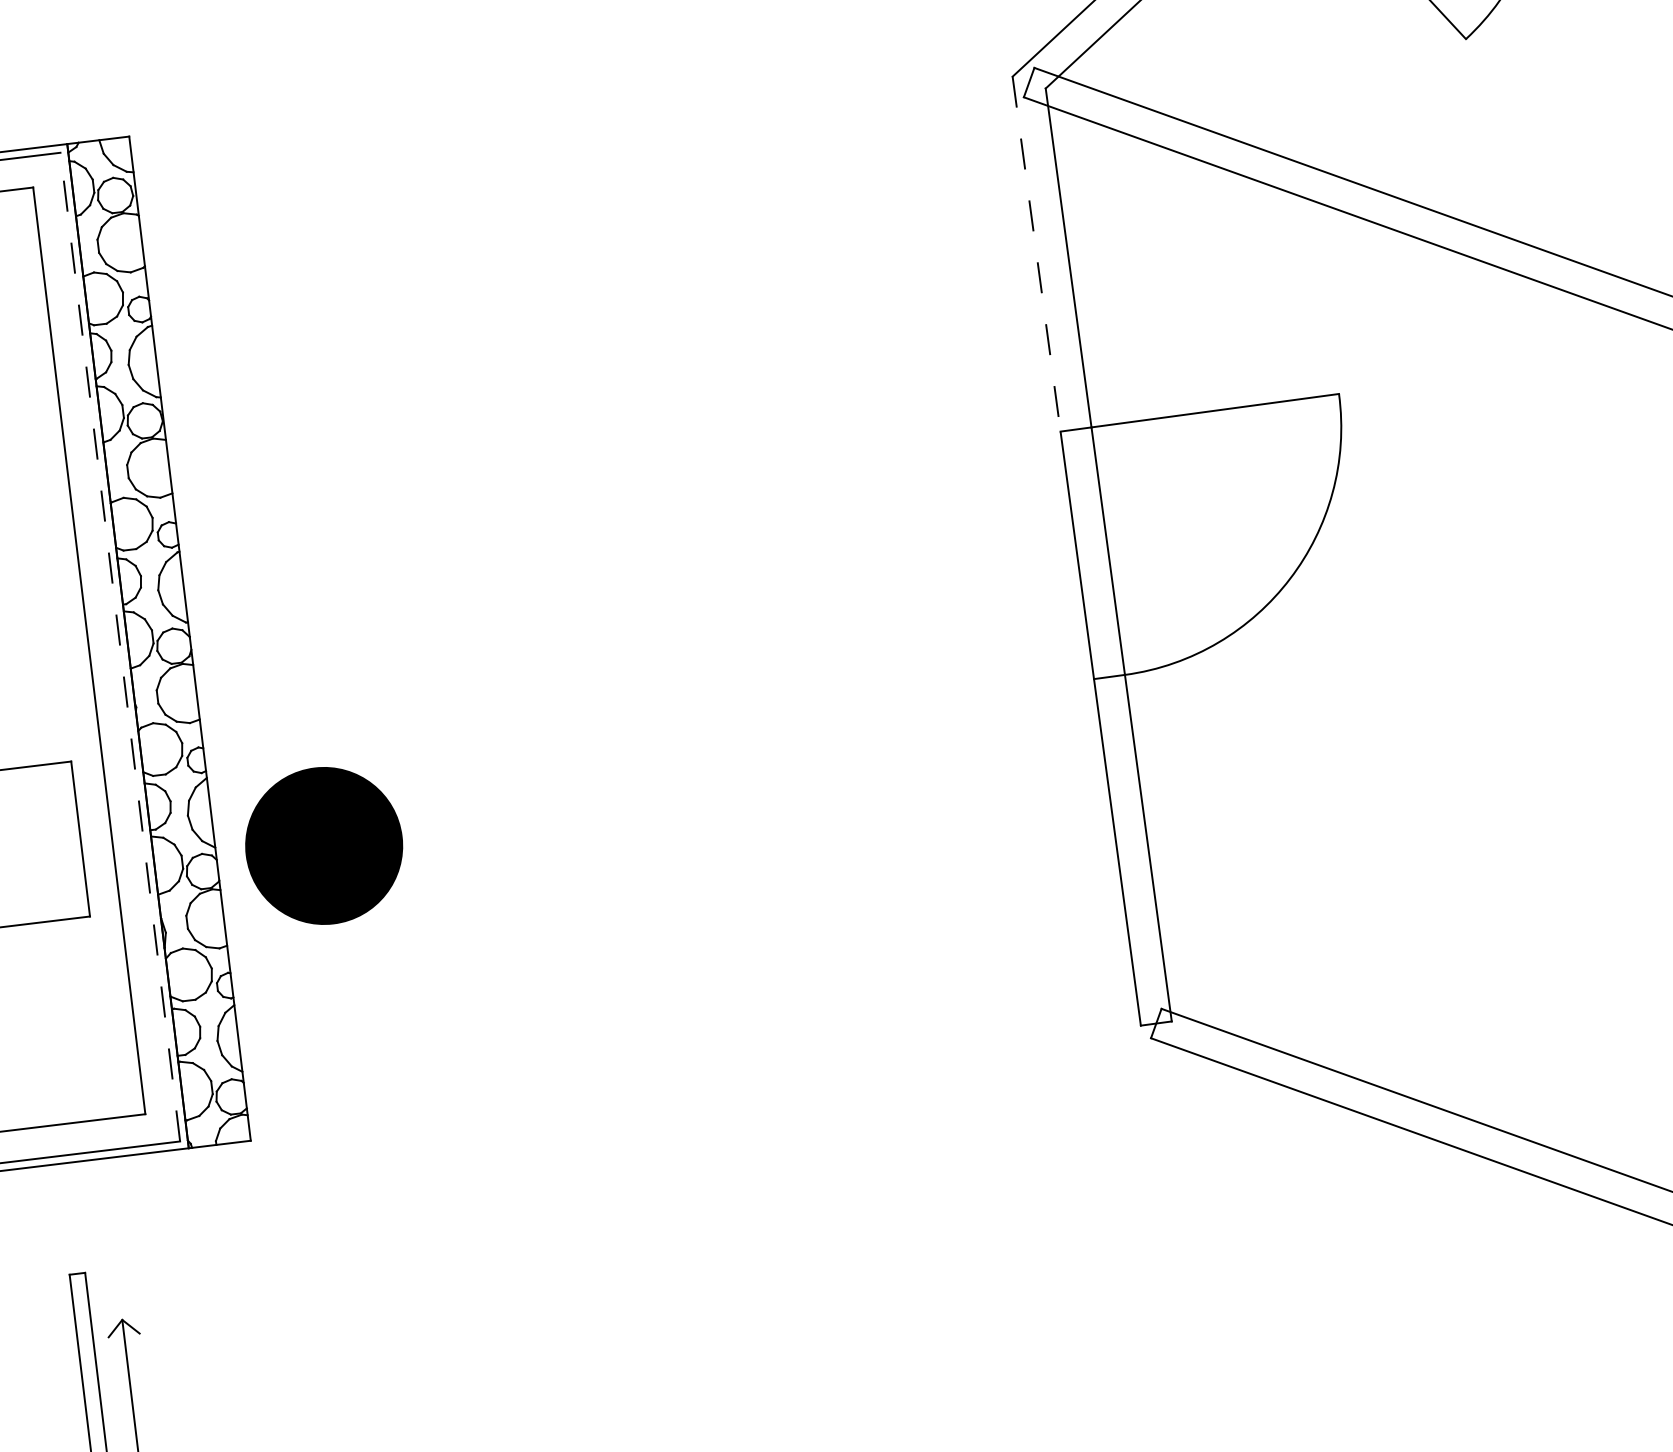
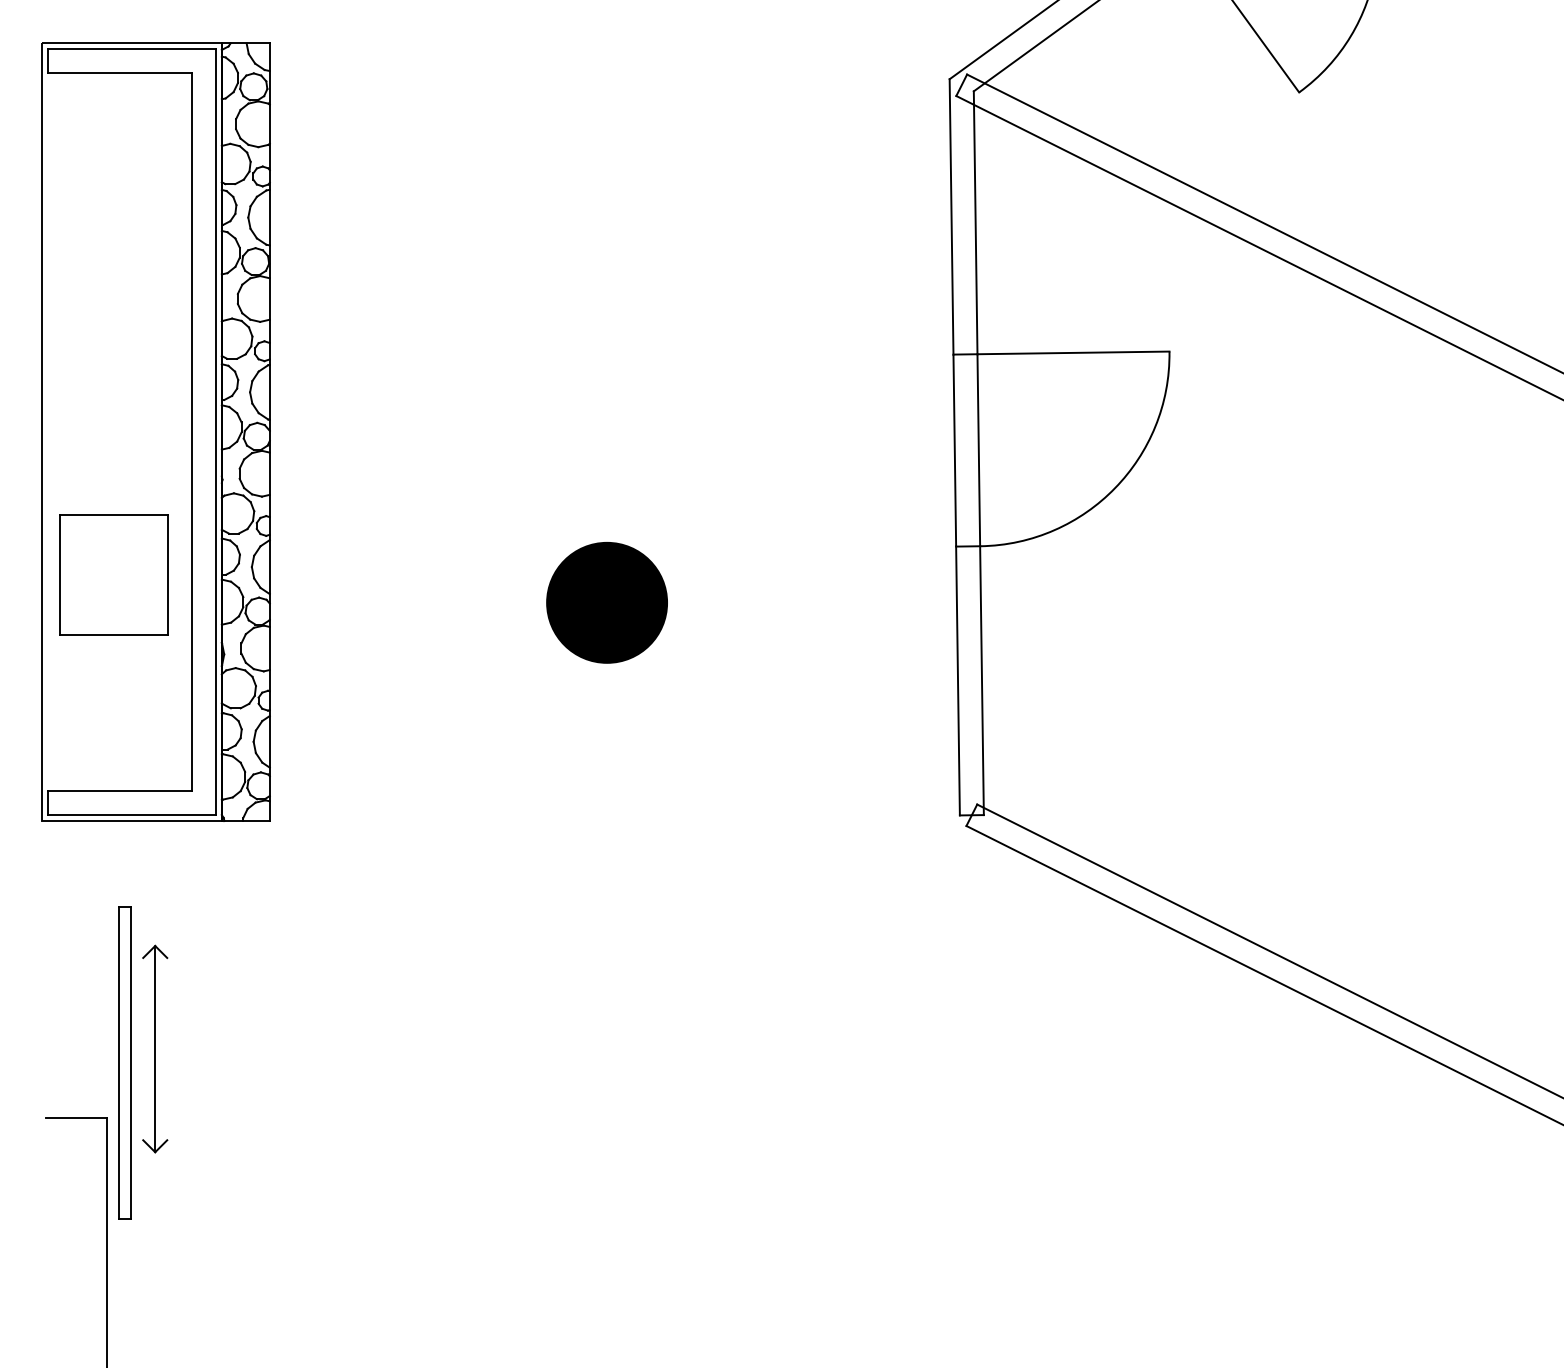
line: (1036, 253) -> (951, 216), dashed -> solid
line: (119, 647) -> (215, 432), dashed -> solid
part: (323, 845) -> (606, 602), moved

